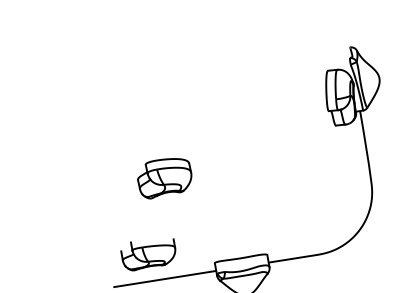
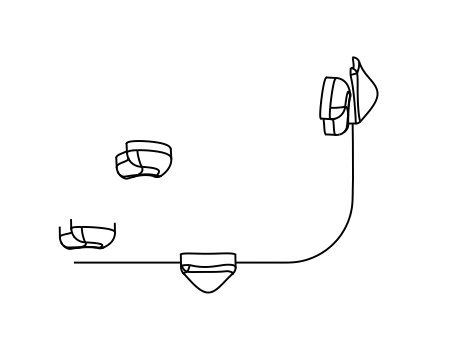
part: (148, 254) -> (86, 234), moved

